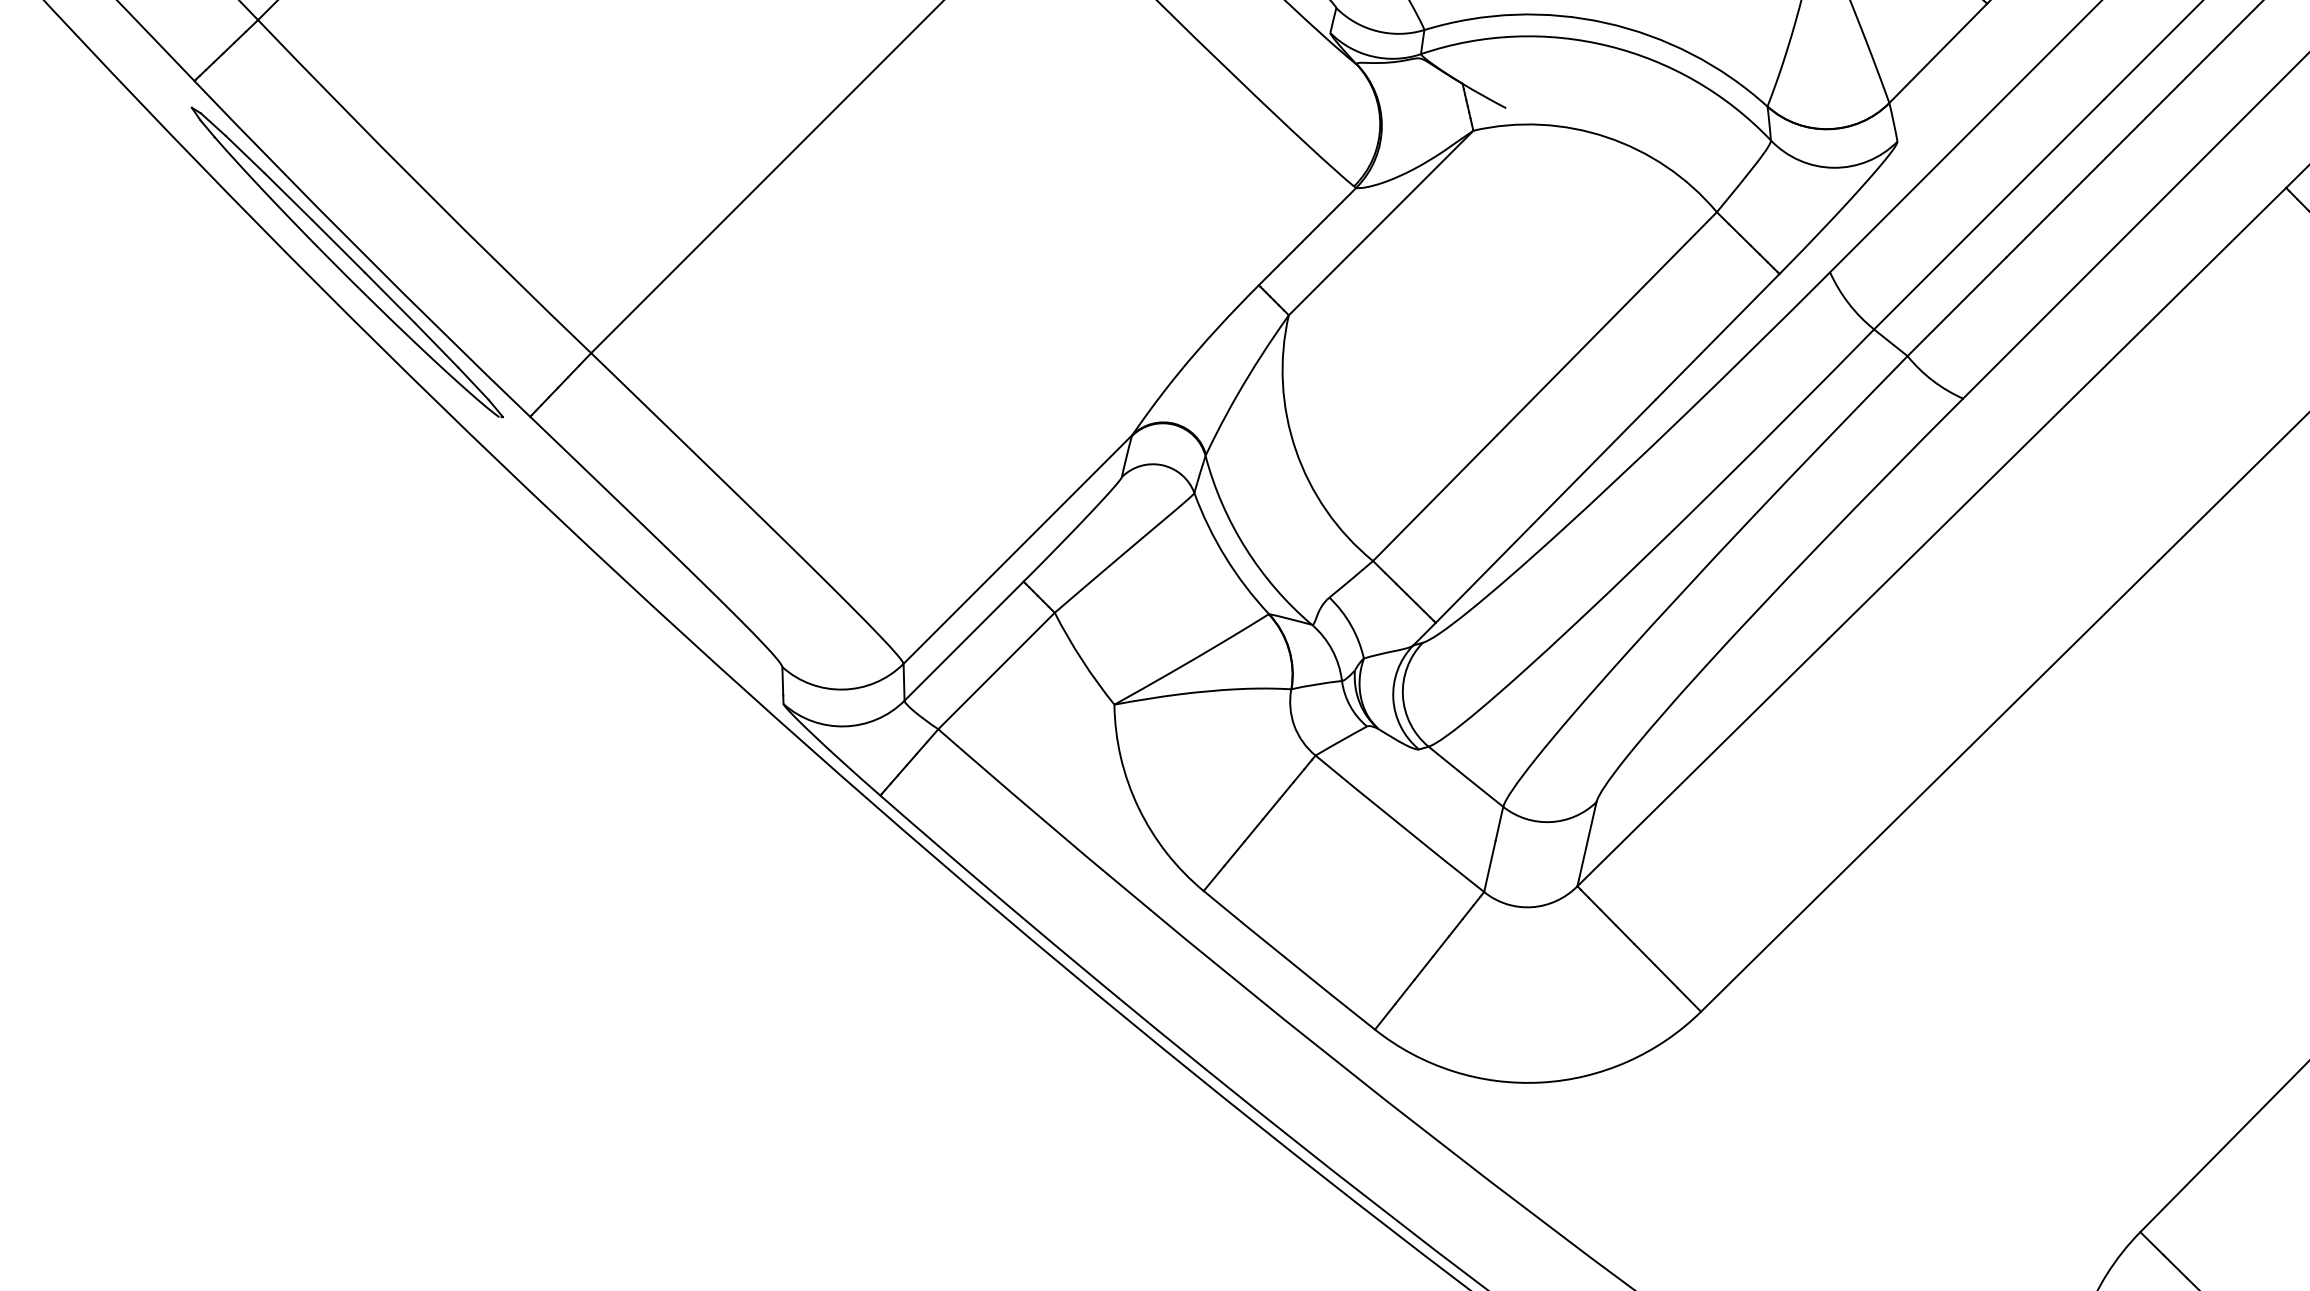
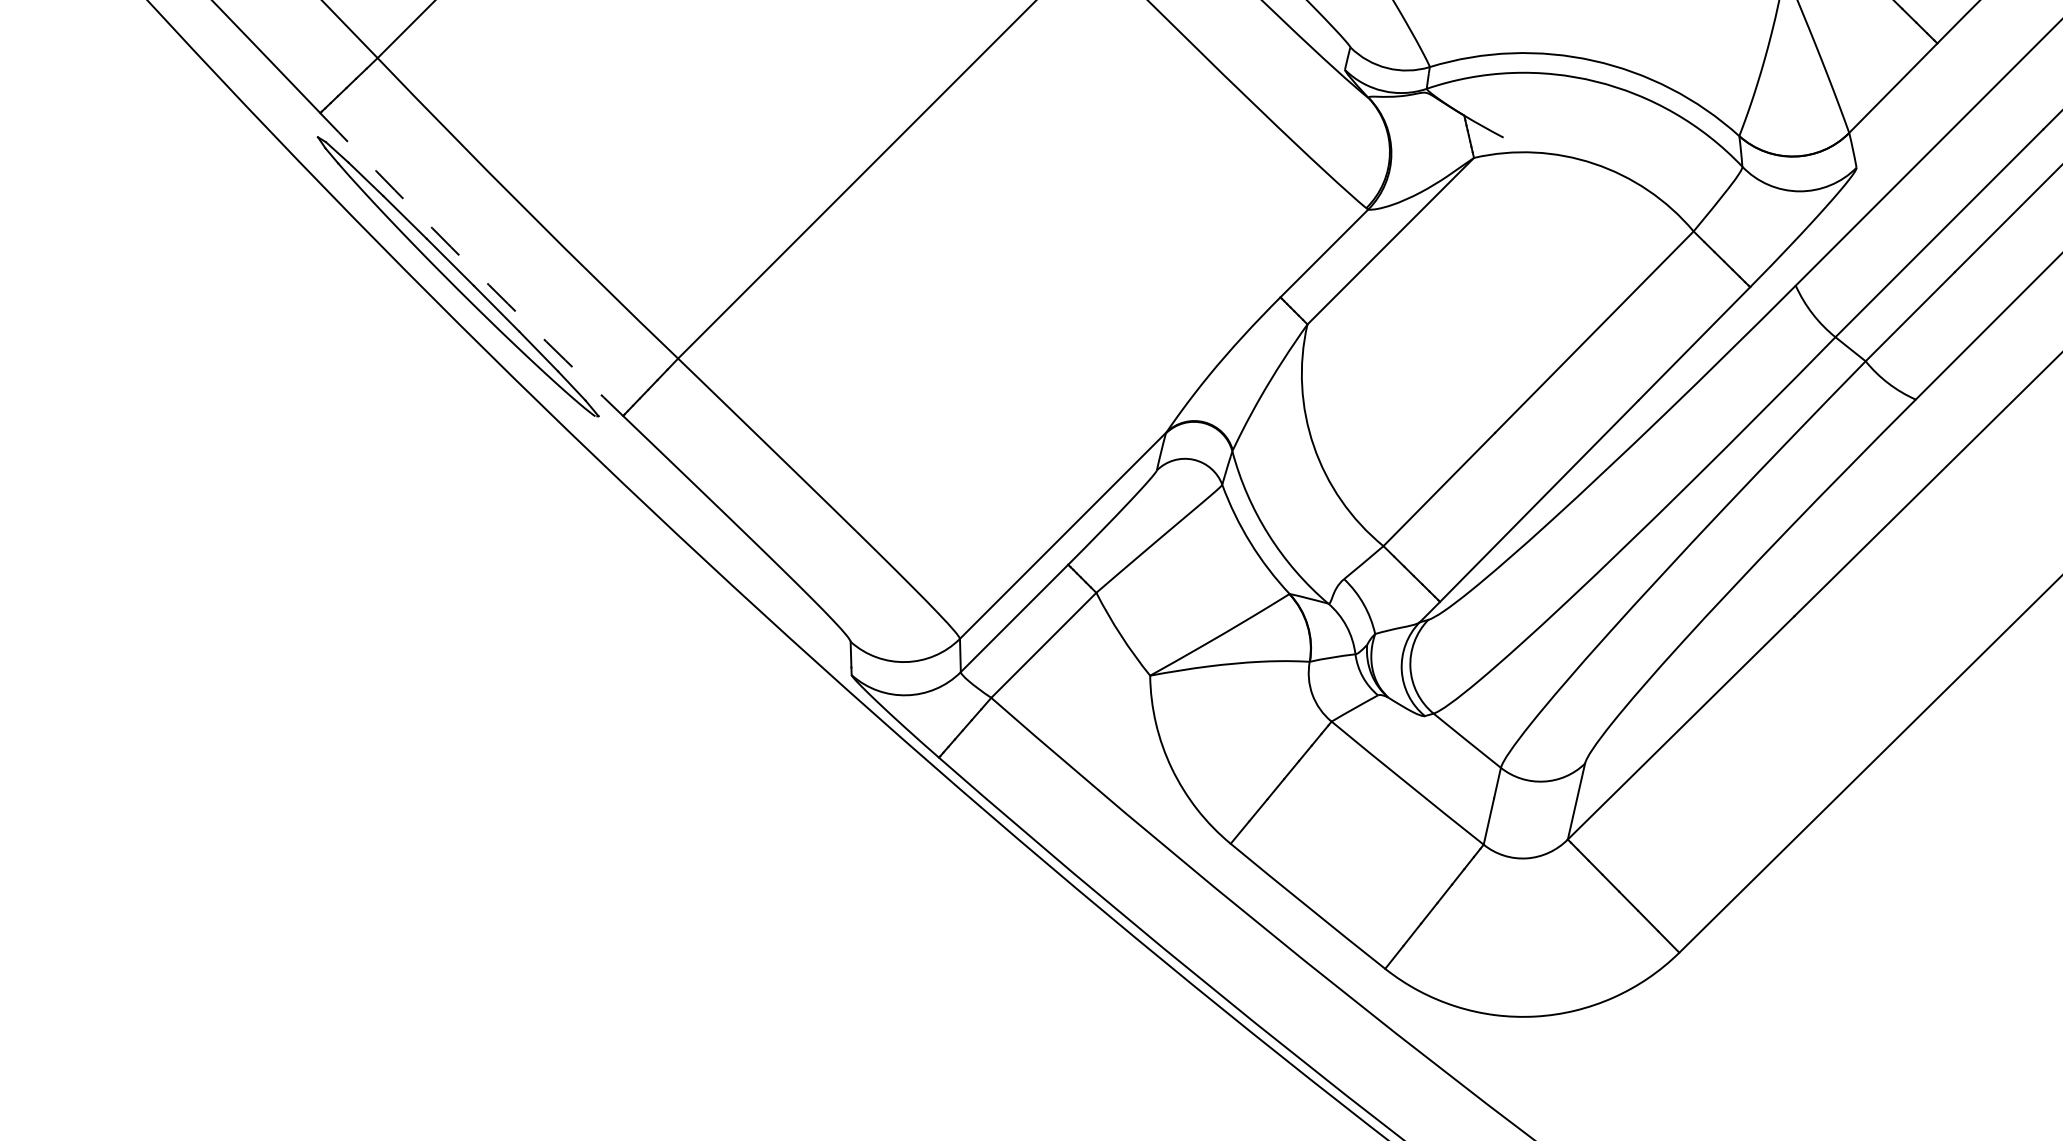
arc: (360, 250) -> (470, 265), solid -> dashed

